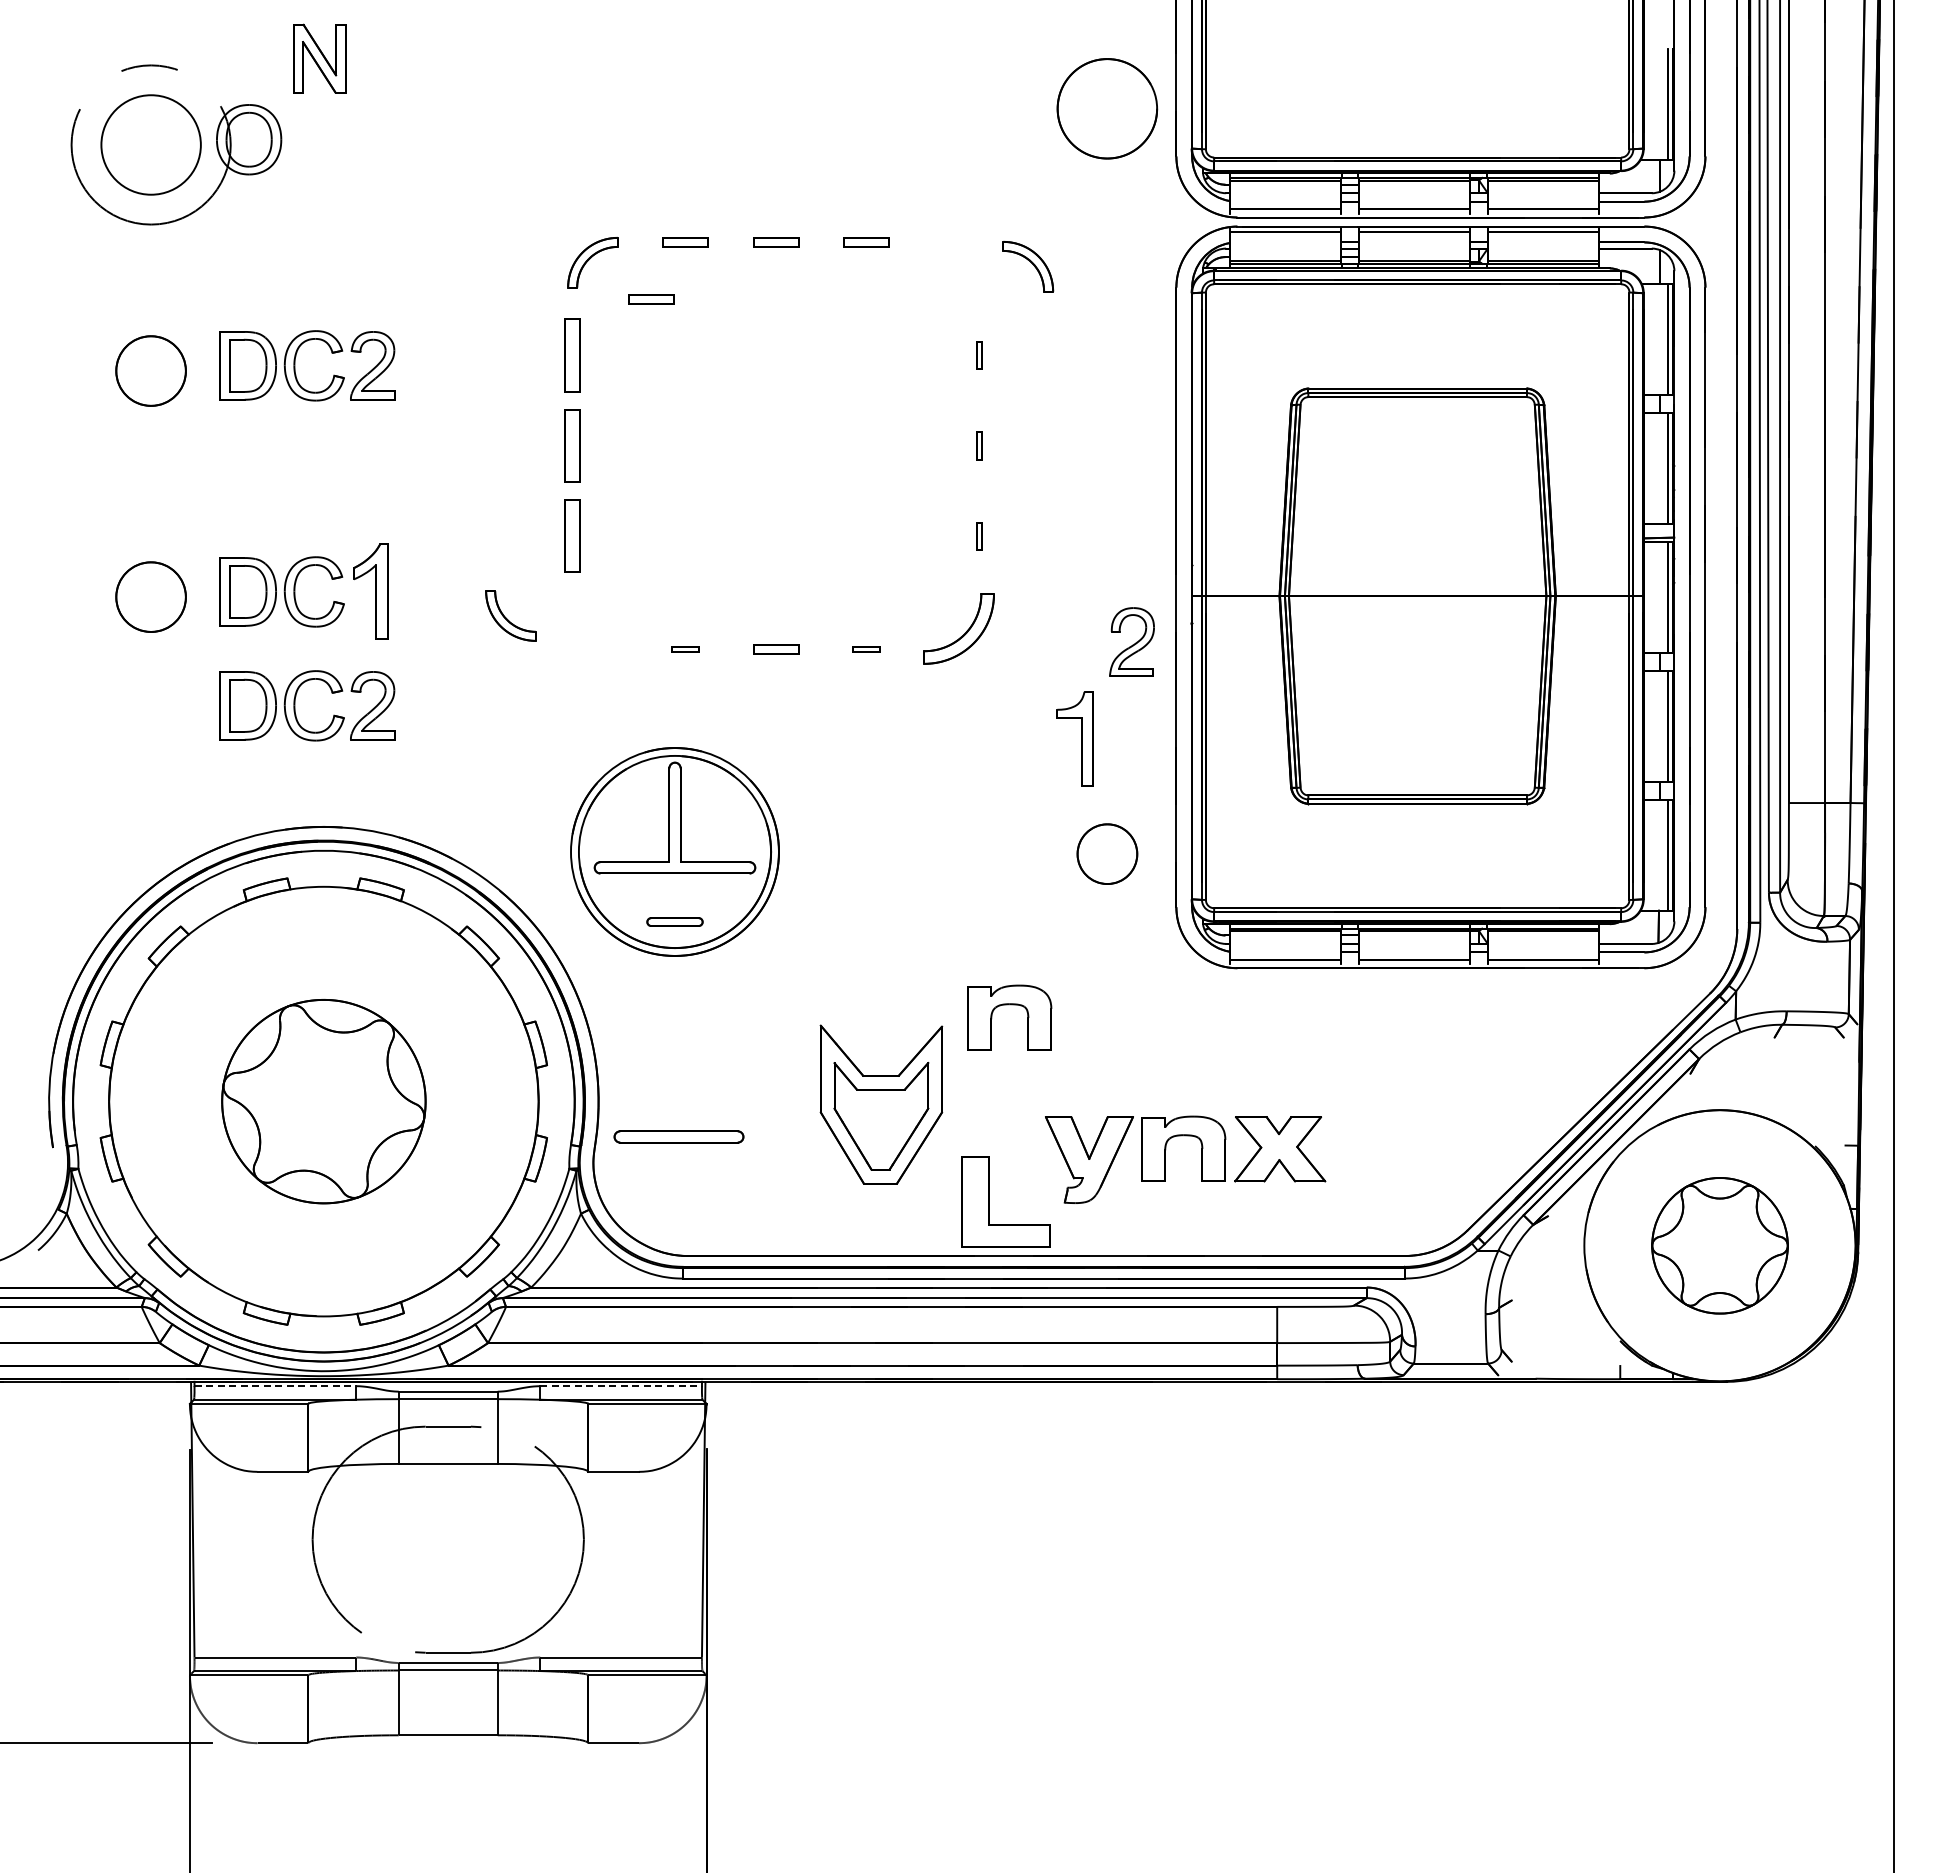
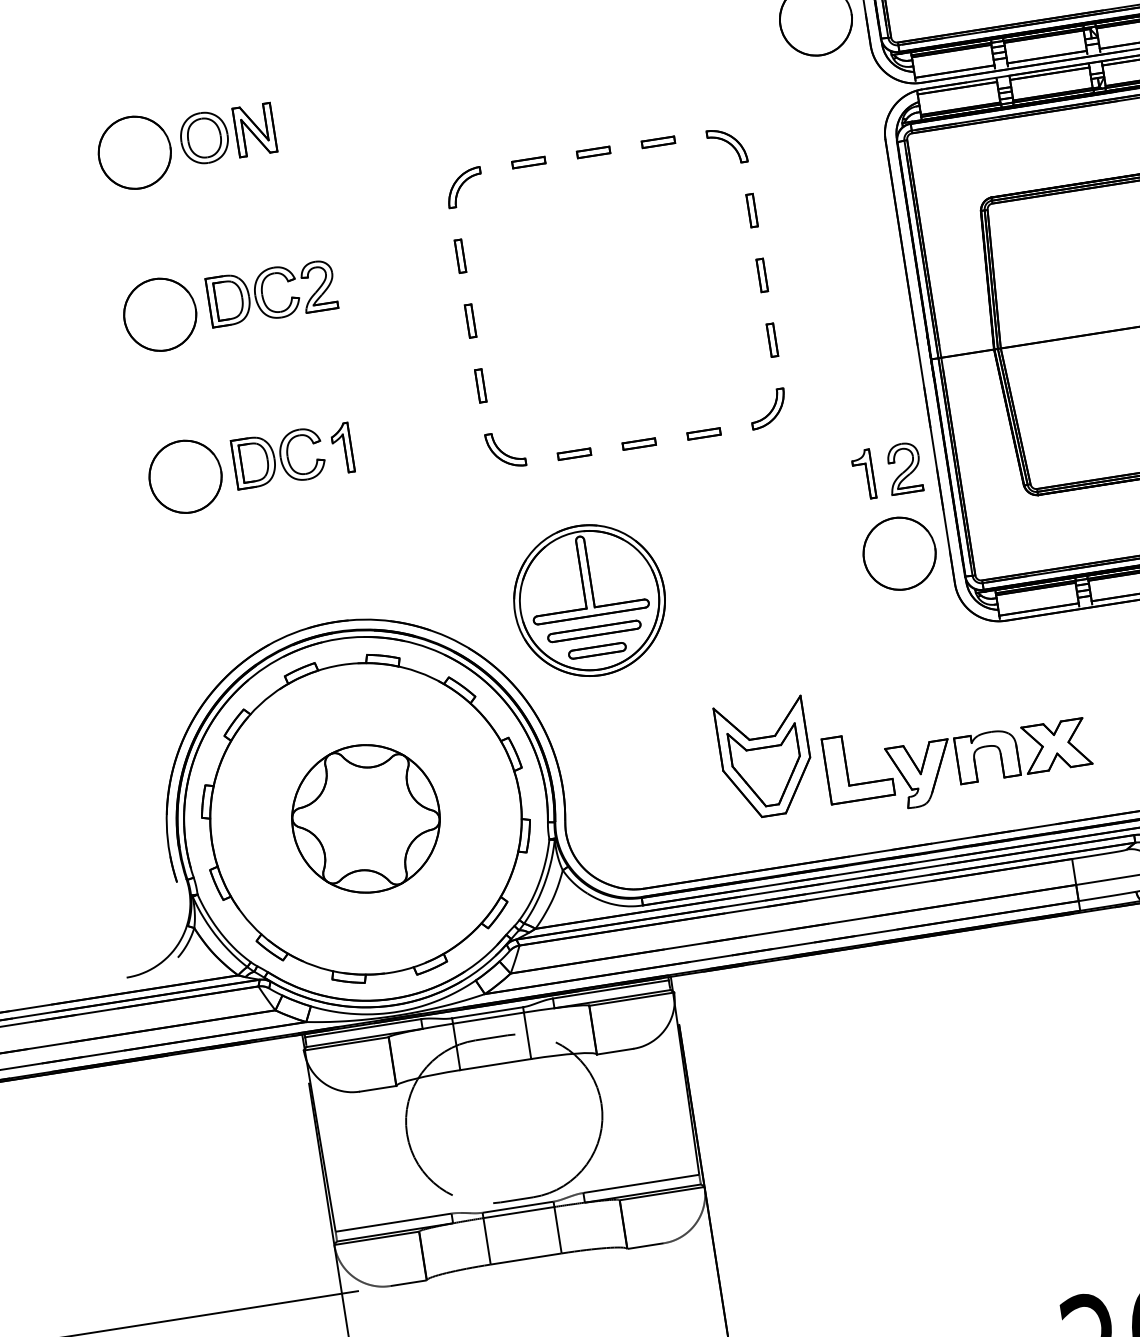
part: (319, 58) -> (254, 129), moved
circle: (150, 144) -> (134, 152), size x0.62
part: (1028, 266) -> (727, 146), moved
part: (651, 299) -> (510, 207), removed
part: (572, 355) -> (460, 256), size x0.62
part: (979, 355) -> (752, 210), size x1.67
circle: (150, 370) -> (159, 314), size x1.43
part: (572, 445) -> (470, 320), size x0.62
part: (979, 445) -> (762, 275), size x1.67
part: (572, 536) -> (480, 386), size x0.62
part: (979, 536) -> (772, 340), size x1.67
part: (370, 591) -> (342, 448), size x0.71
circle: (150, 596) -> (185, 476), size x1.43
part: (510, 615) -> (505, 449), moved
part: (959, 628) -> (768, 408), size x0.71
part: (1131, 641) -> (903, 468), moved
part: (685, 649) -> (574, 454), size x1.67
part: (866, 649) -> (704, 434), size x1.67
part: (295, 705) -> (301, 538), removed
part: (1075, 739) -> (863, 475), size x0.71
part: (1107, 853) -> (899, 553), size x1.67
part: (674, 921) -> (597, 650), size x1.43
part: (1009, 1005) -> (846, 673), removed
part: (678, 1136) -> (593, 631), moved
part: (989, 1201) -> (846, 768), moved
line: (275, 1386) -> (363, 1028), dashed -> solid
line: (621, 1386) -> (611, 989), dashed -> solid

